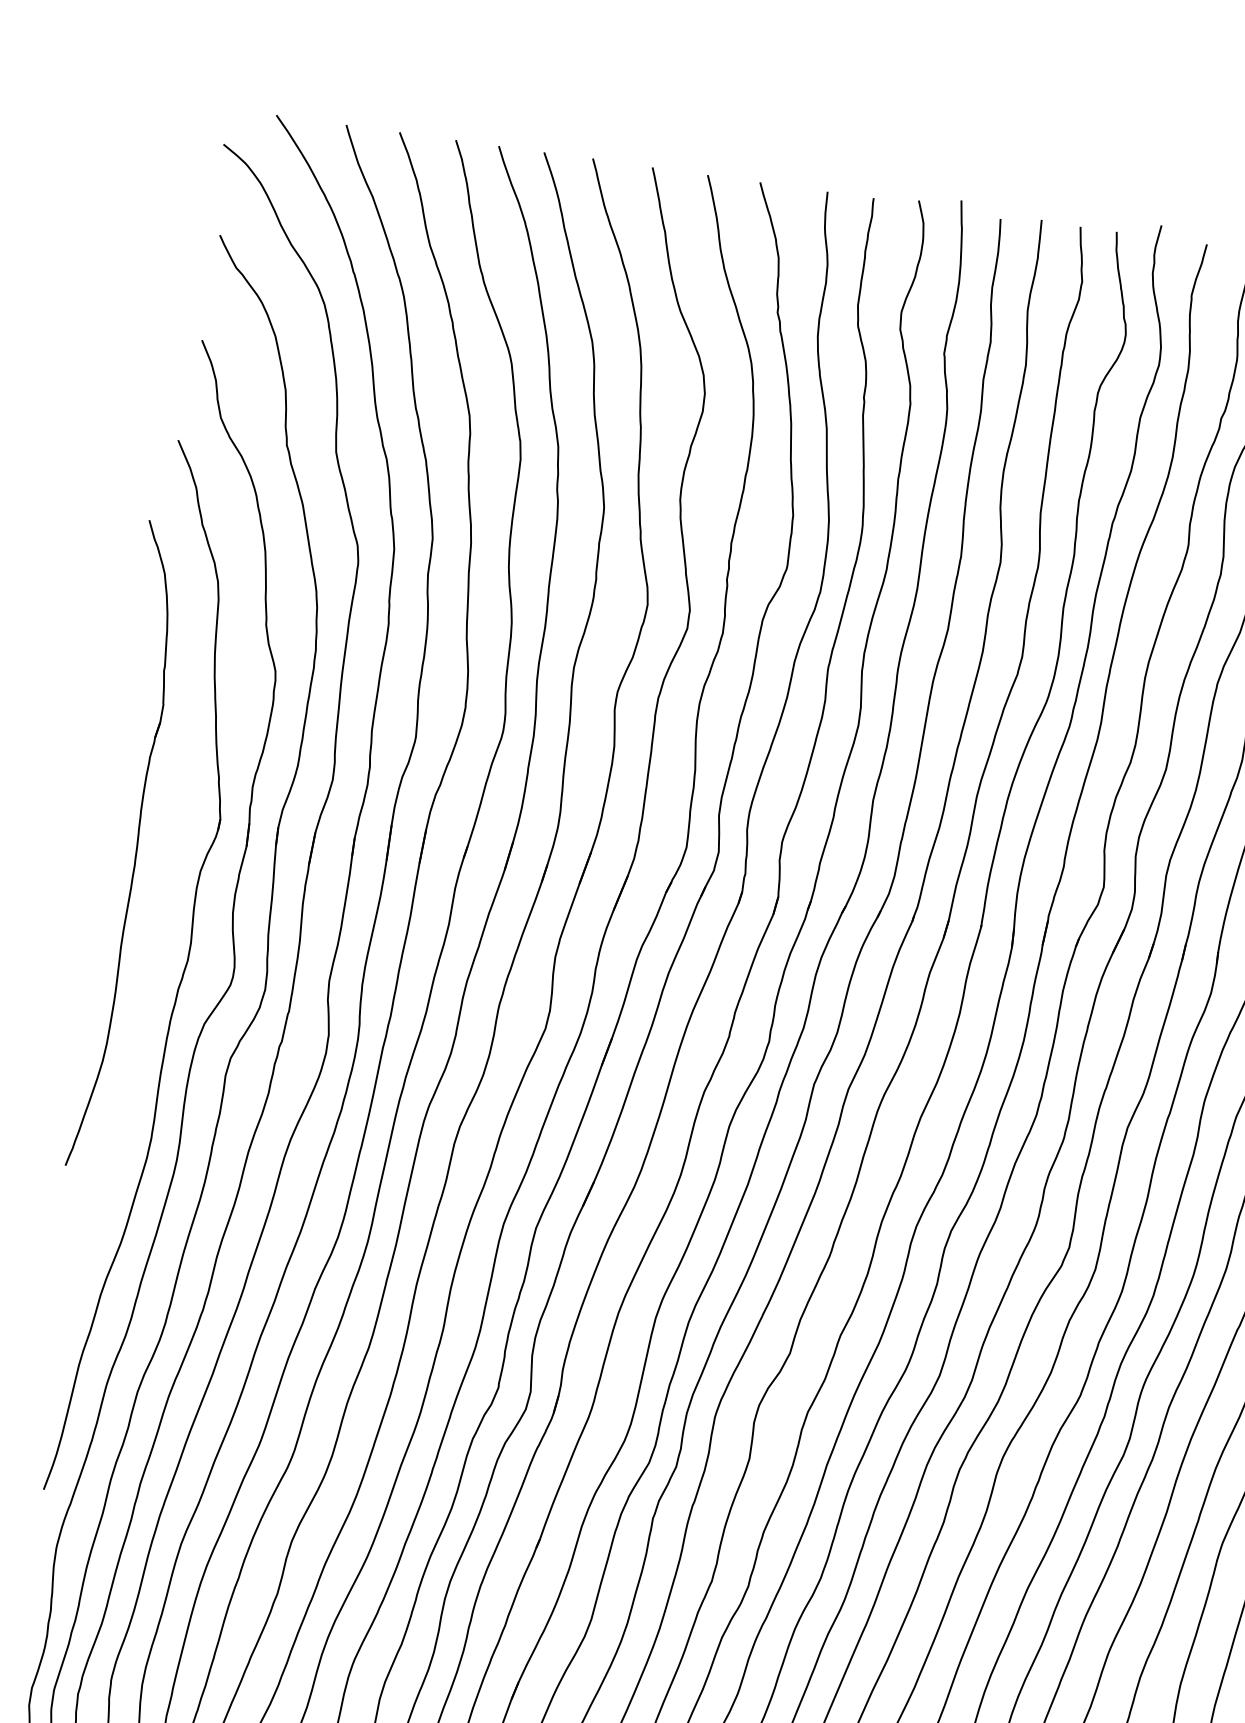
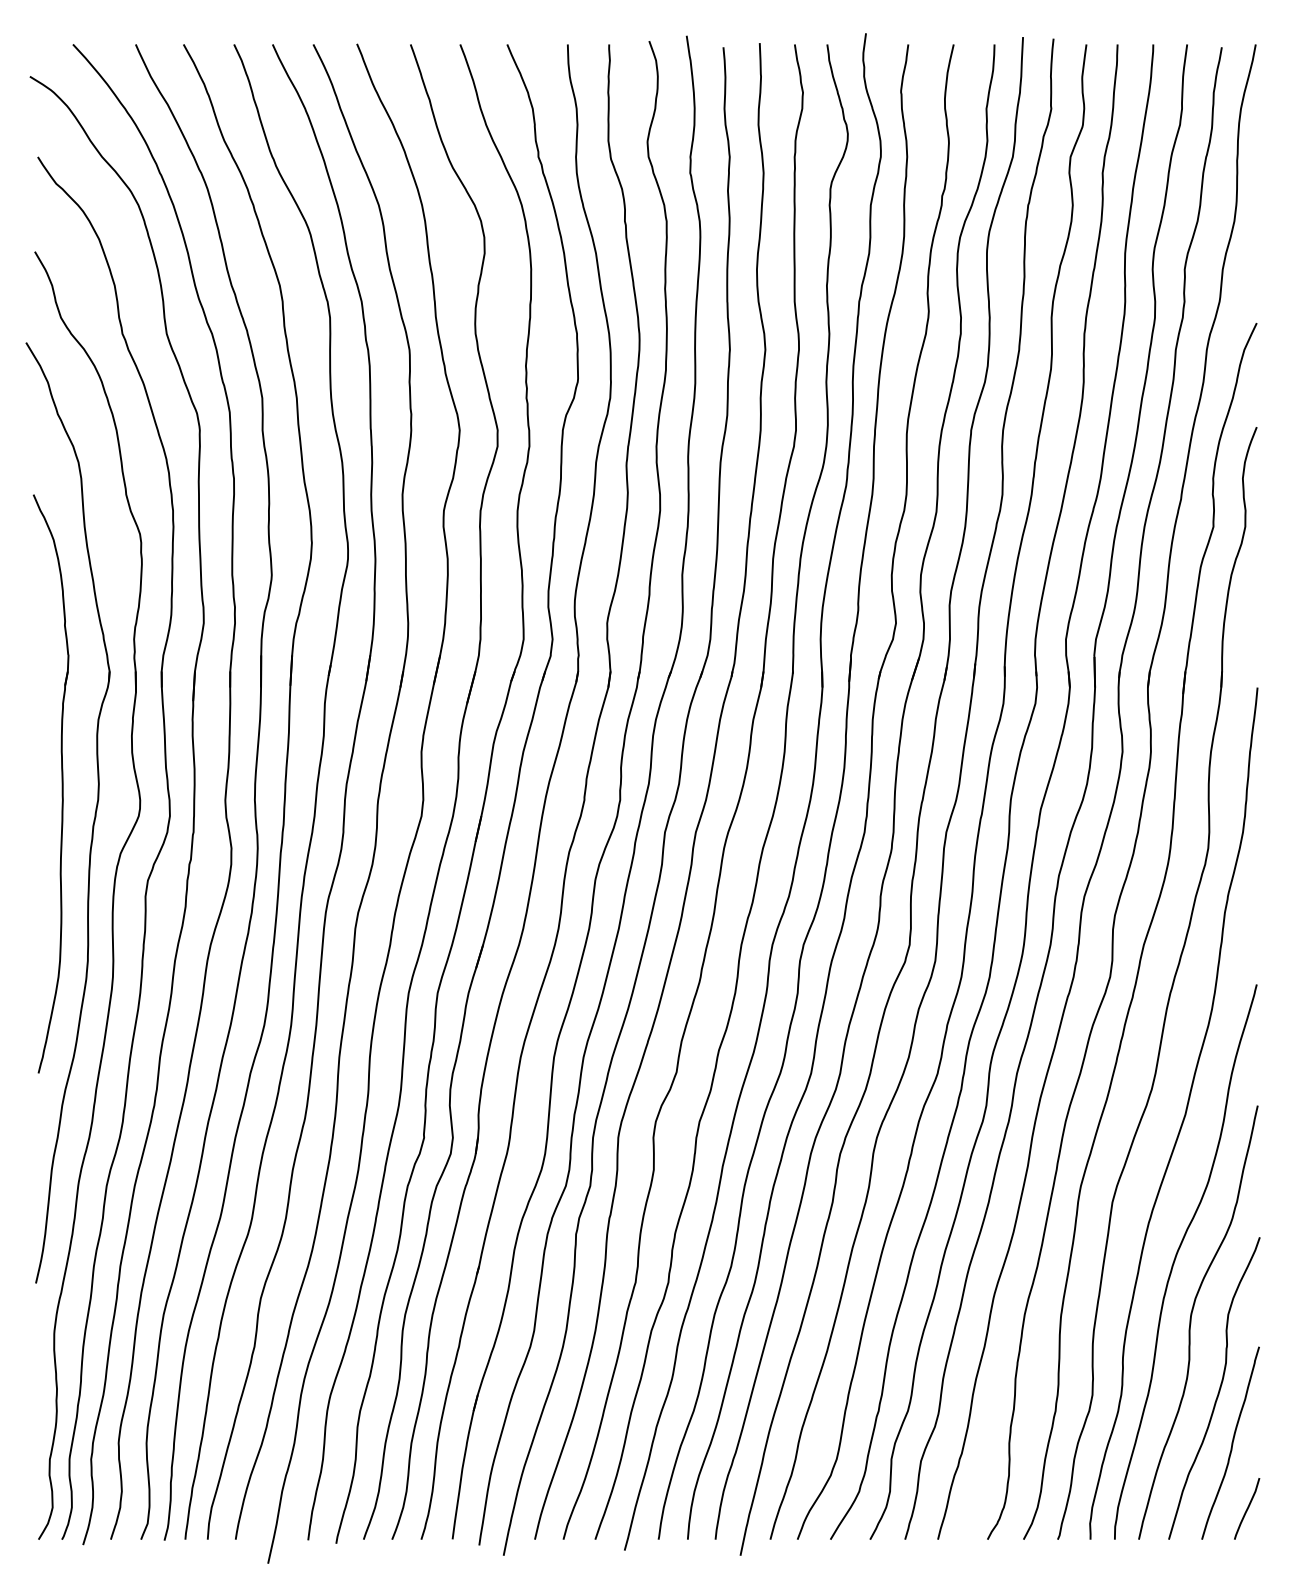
part: (135, 846) -> (61, 783), moved

